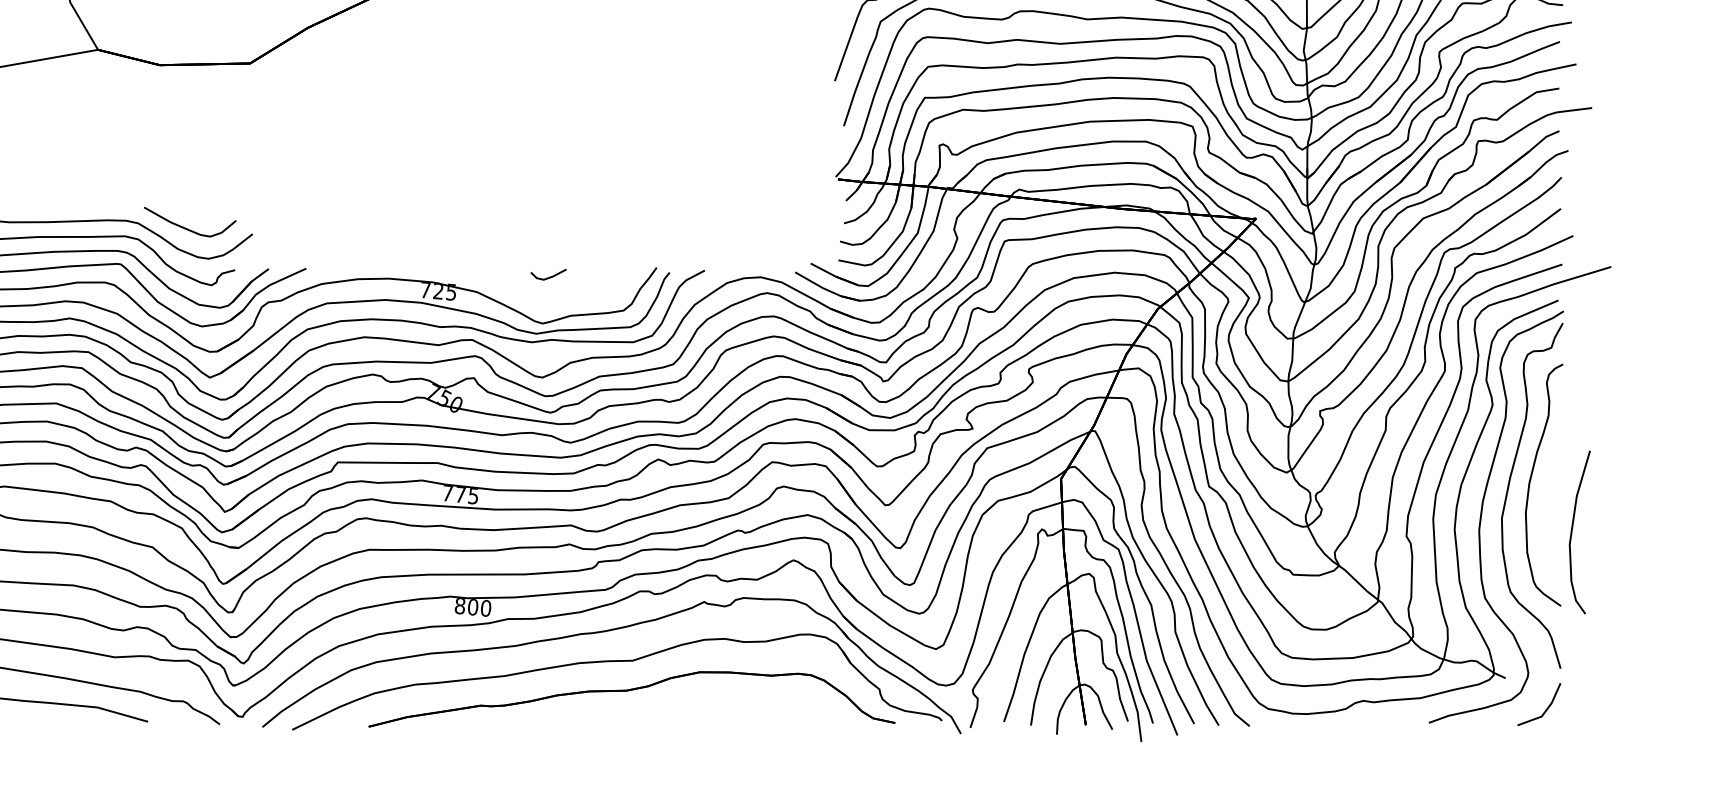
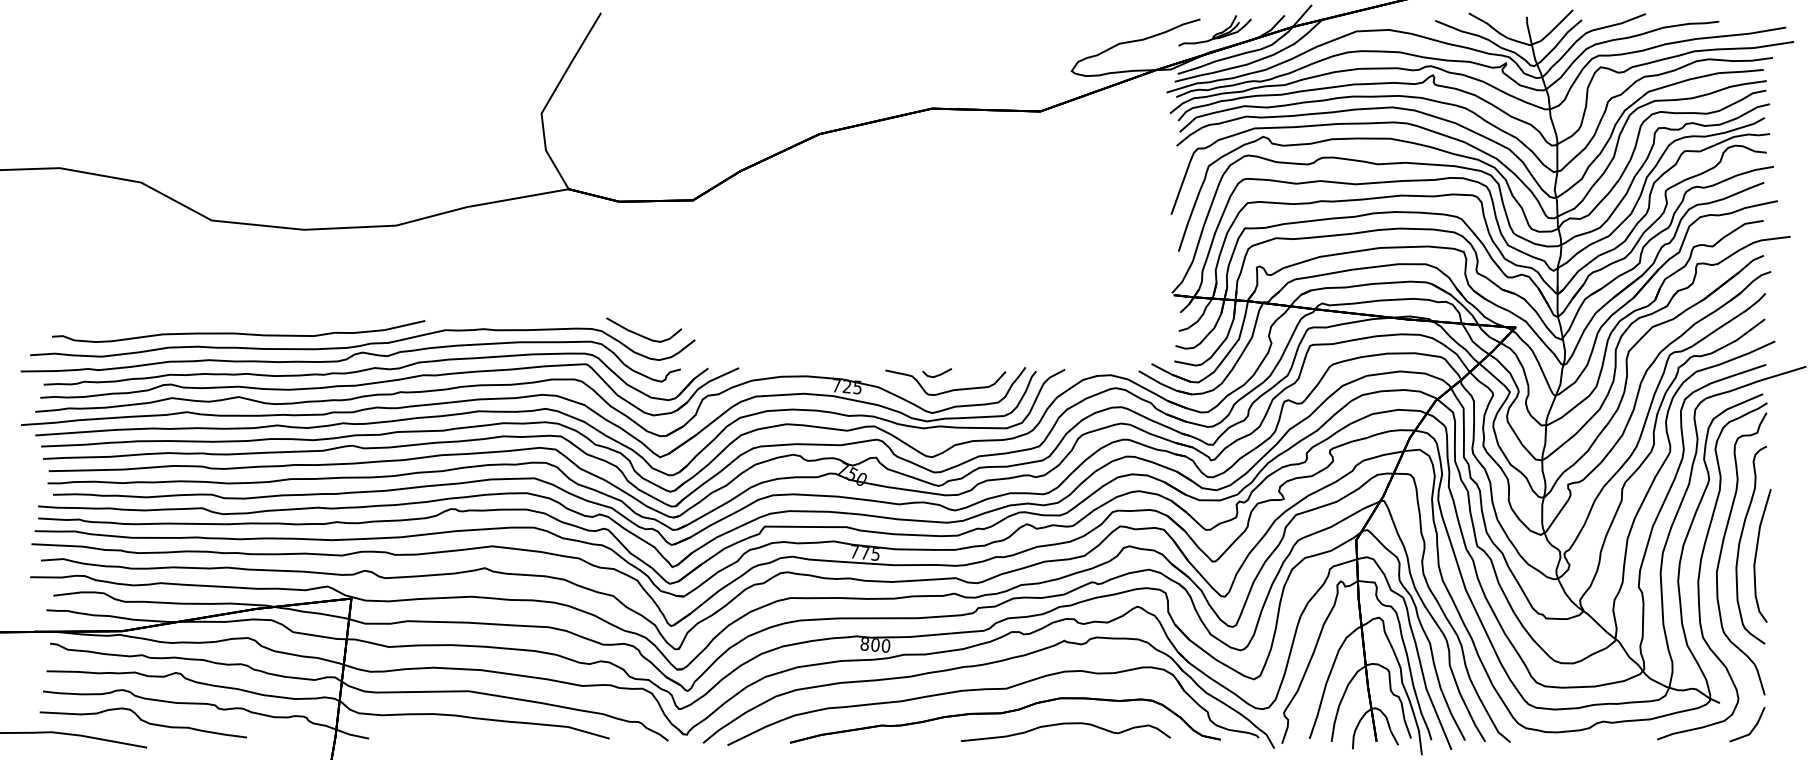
curve: (561, 295) -> (947, 390), added
curve: (1573, 528) -> (1757, 552), moved
curve: (705, 704) -> (1065, 724), added

